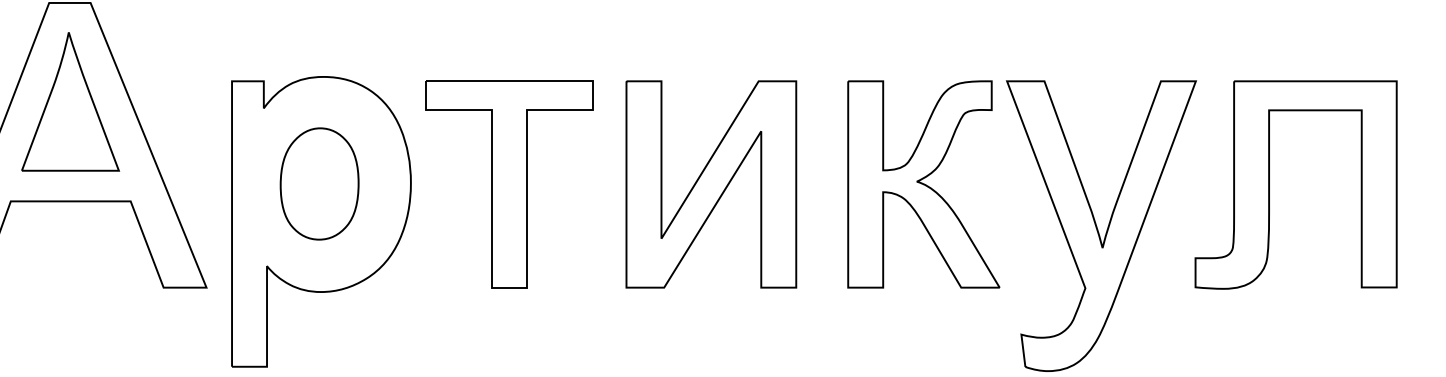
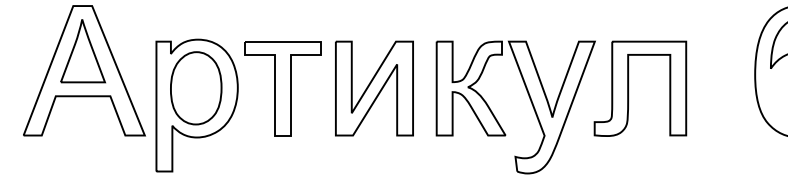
part: (320, 184) -> (196, 88), size x1.43

